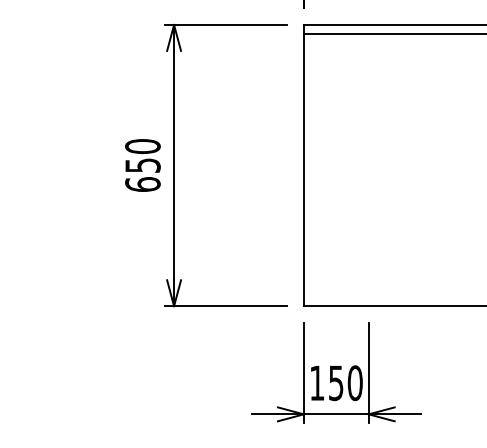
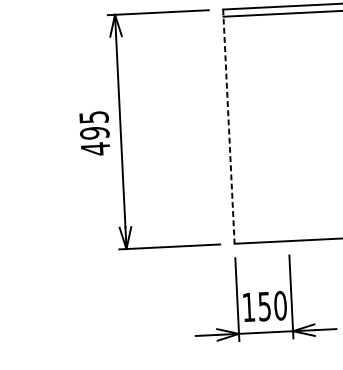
text: (142, 165) -> (94, 133), 650 -> 495
line: (303, 165) -> (228, 126), solid -> dashed

